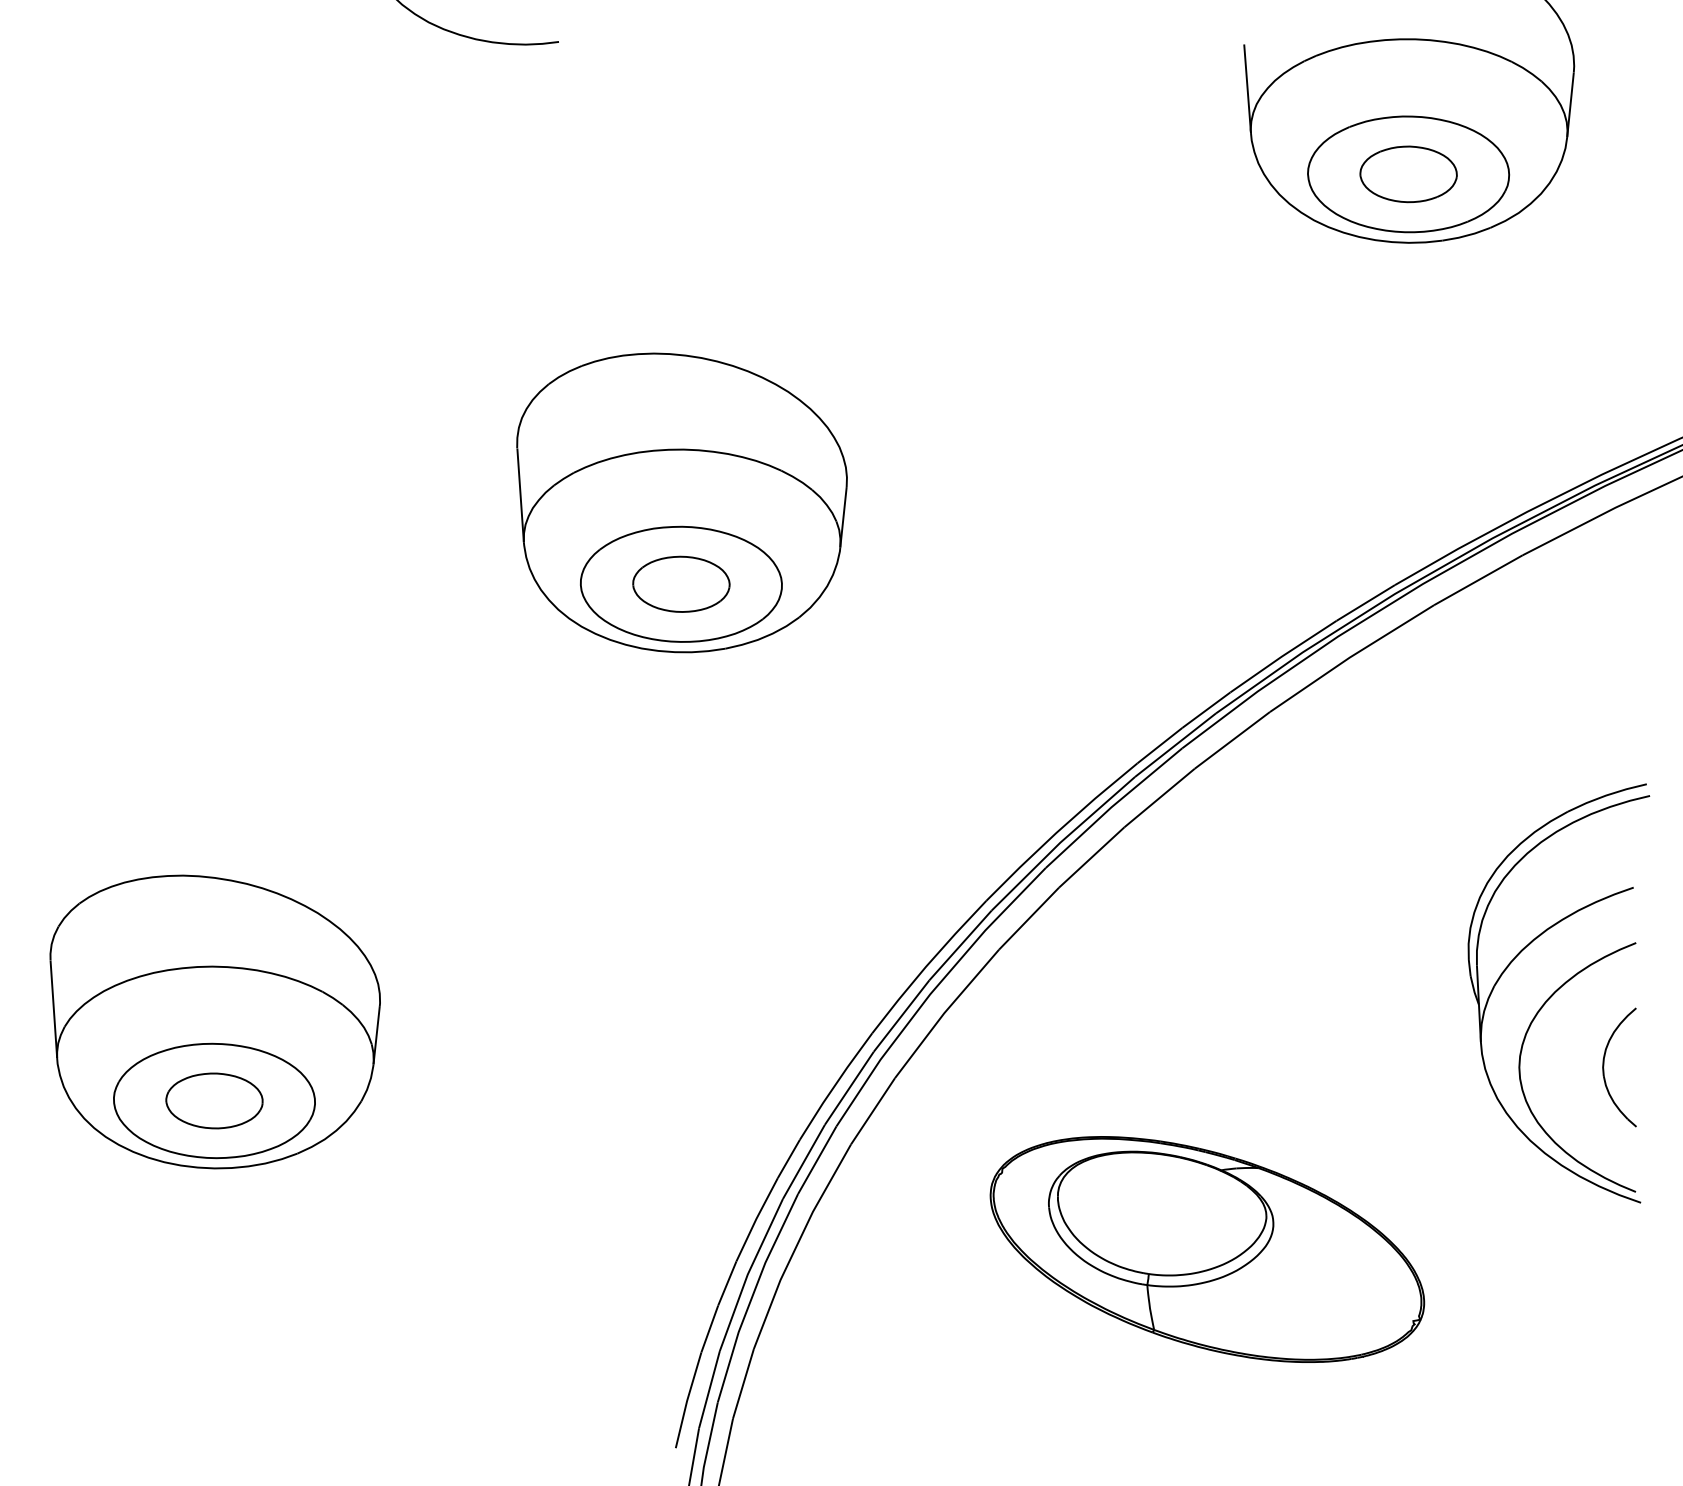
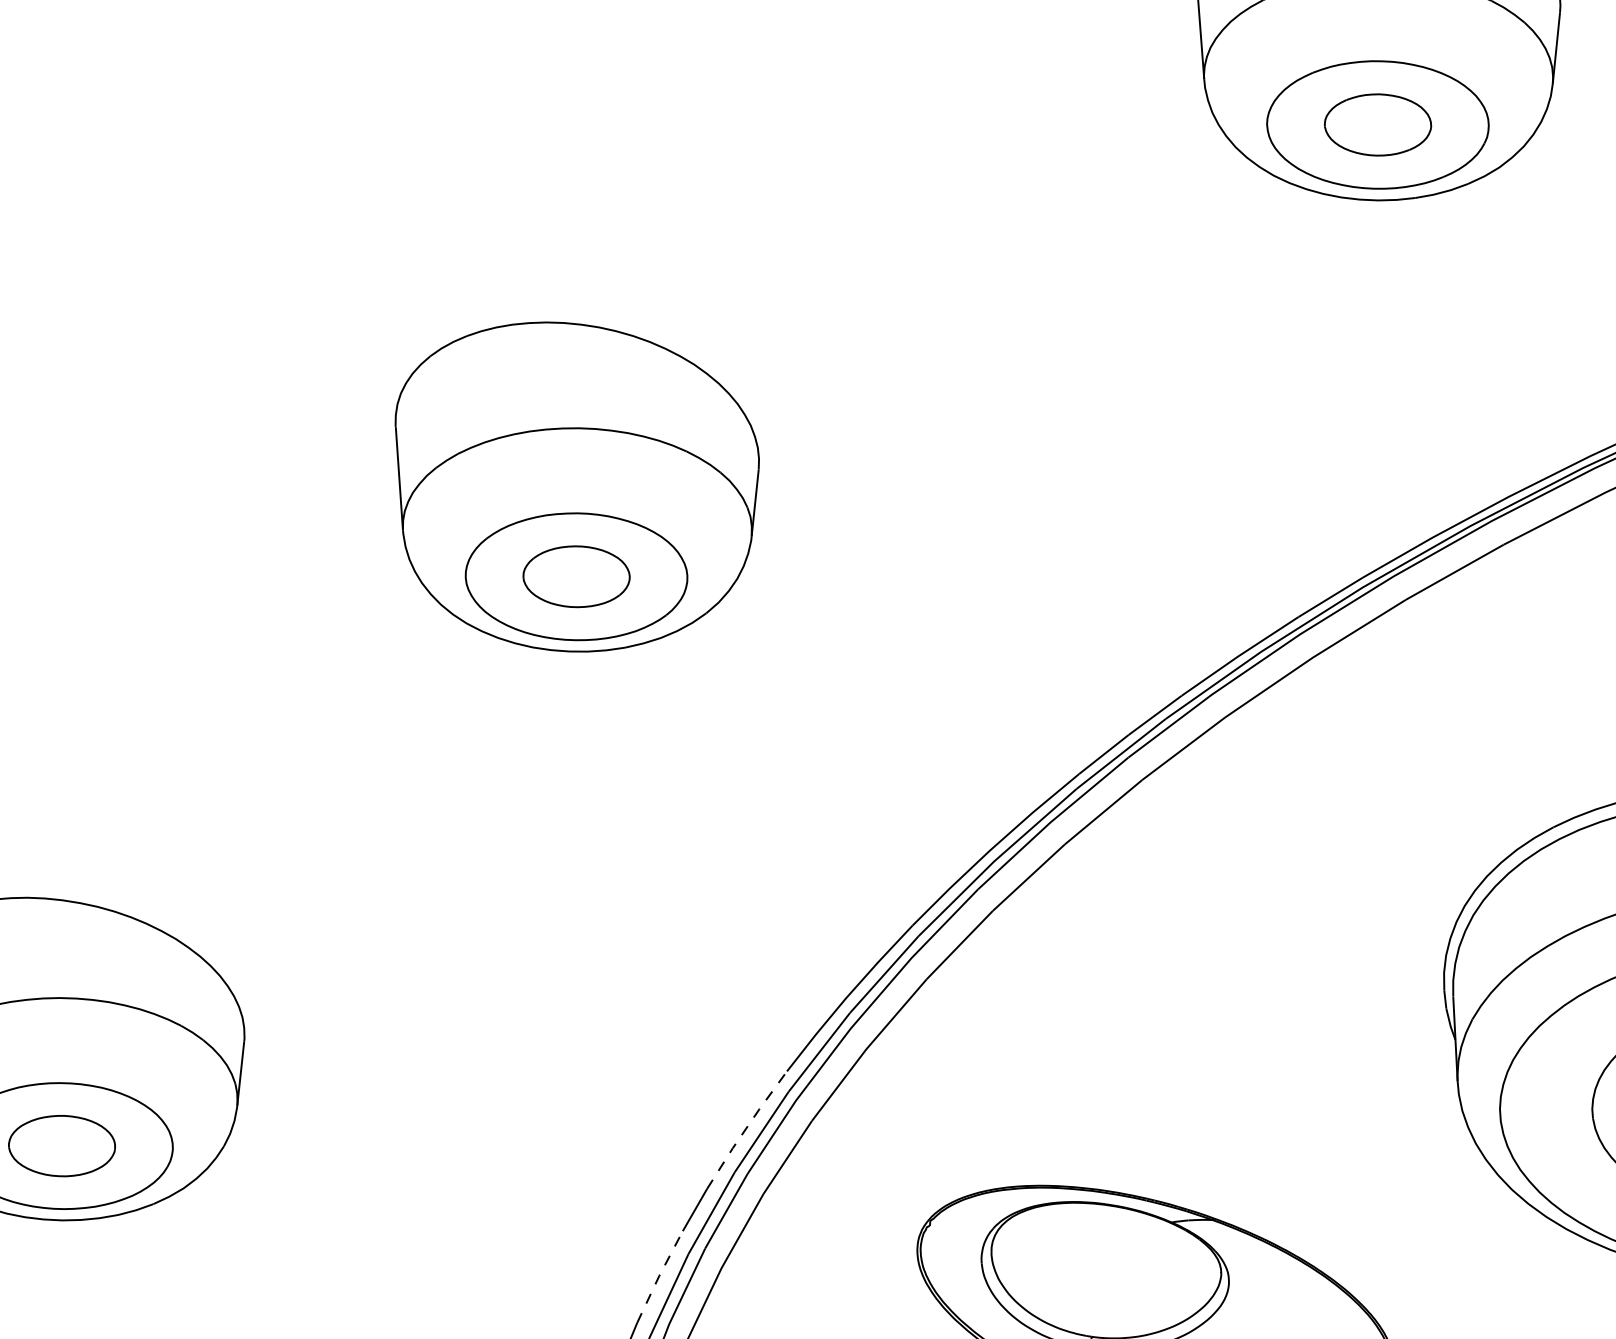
line: (835, 1085) -> (746, 1129), solid -> dashed
line: (756, 1218) -> (659, 1275), solid -> dashed

